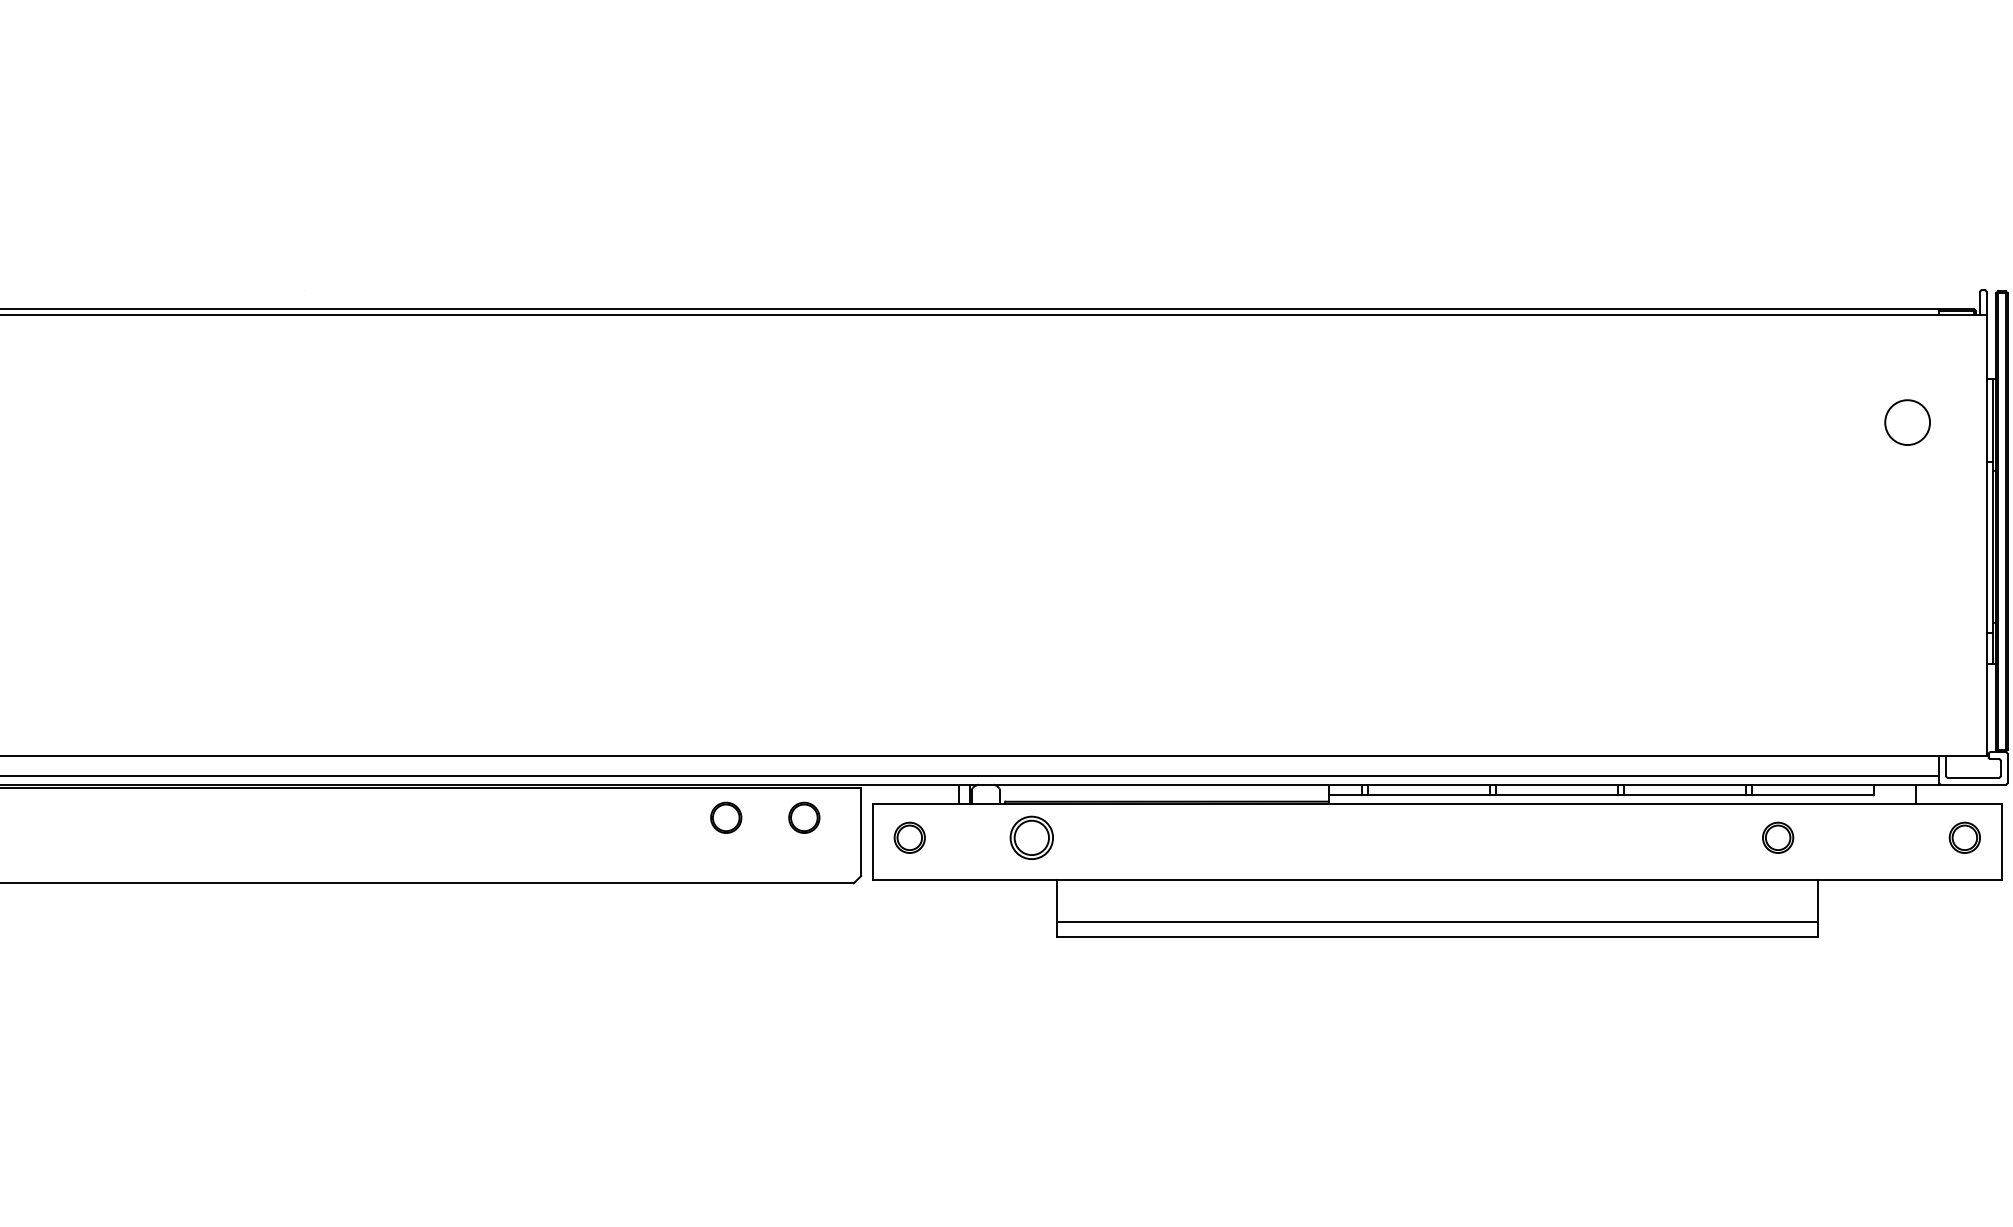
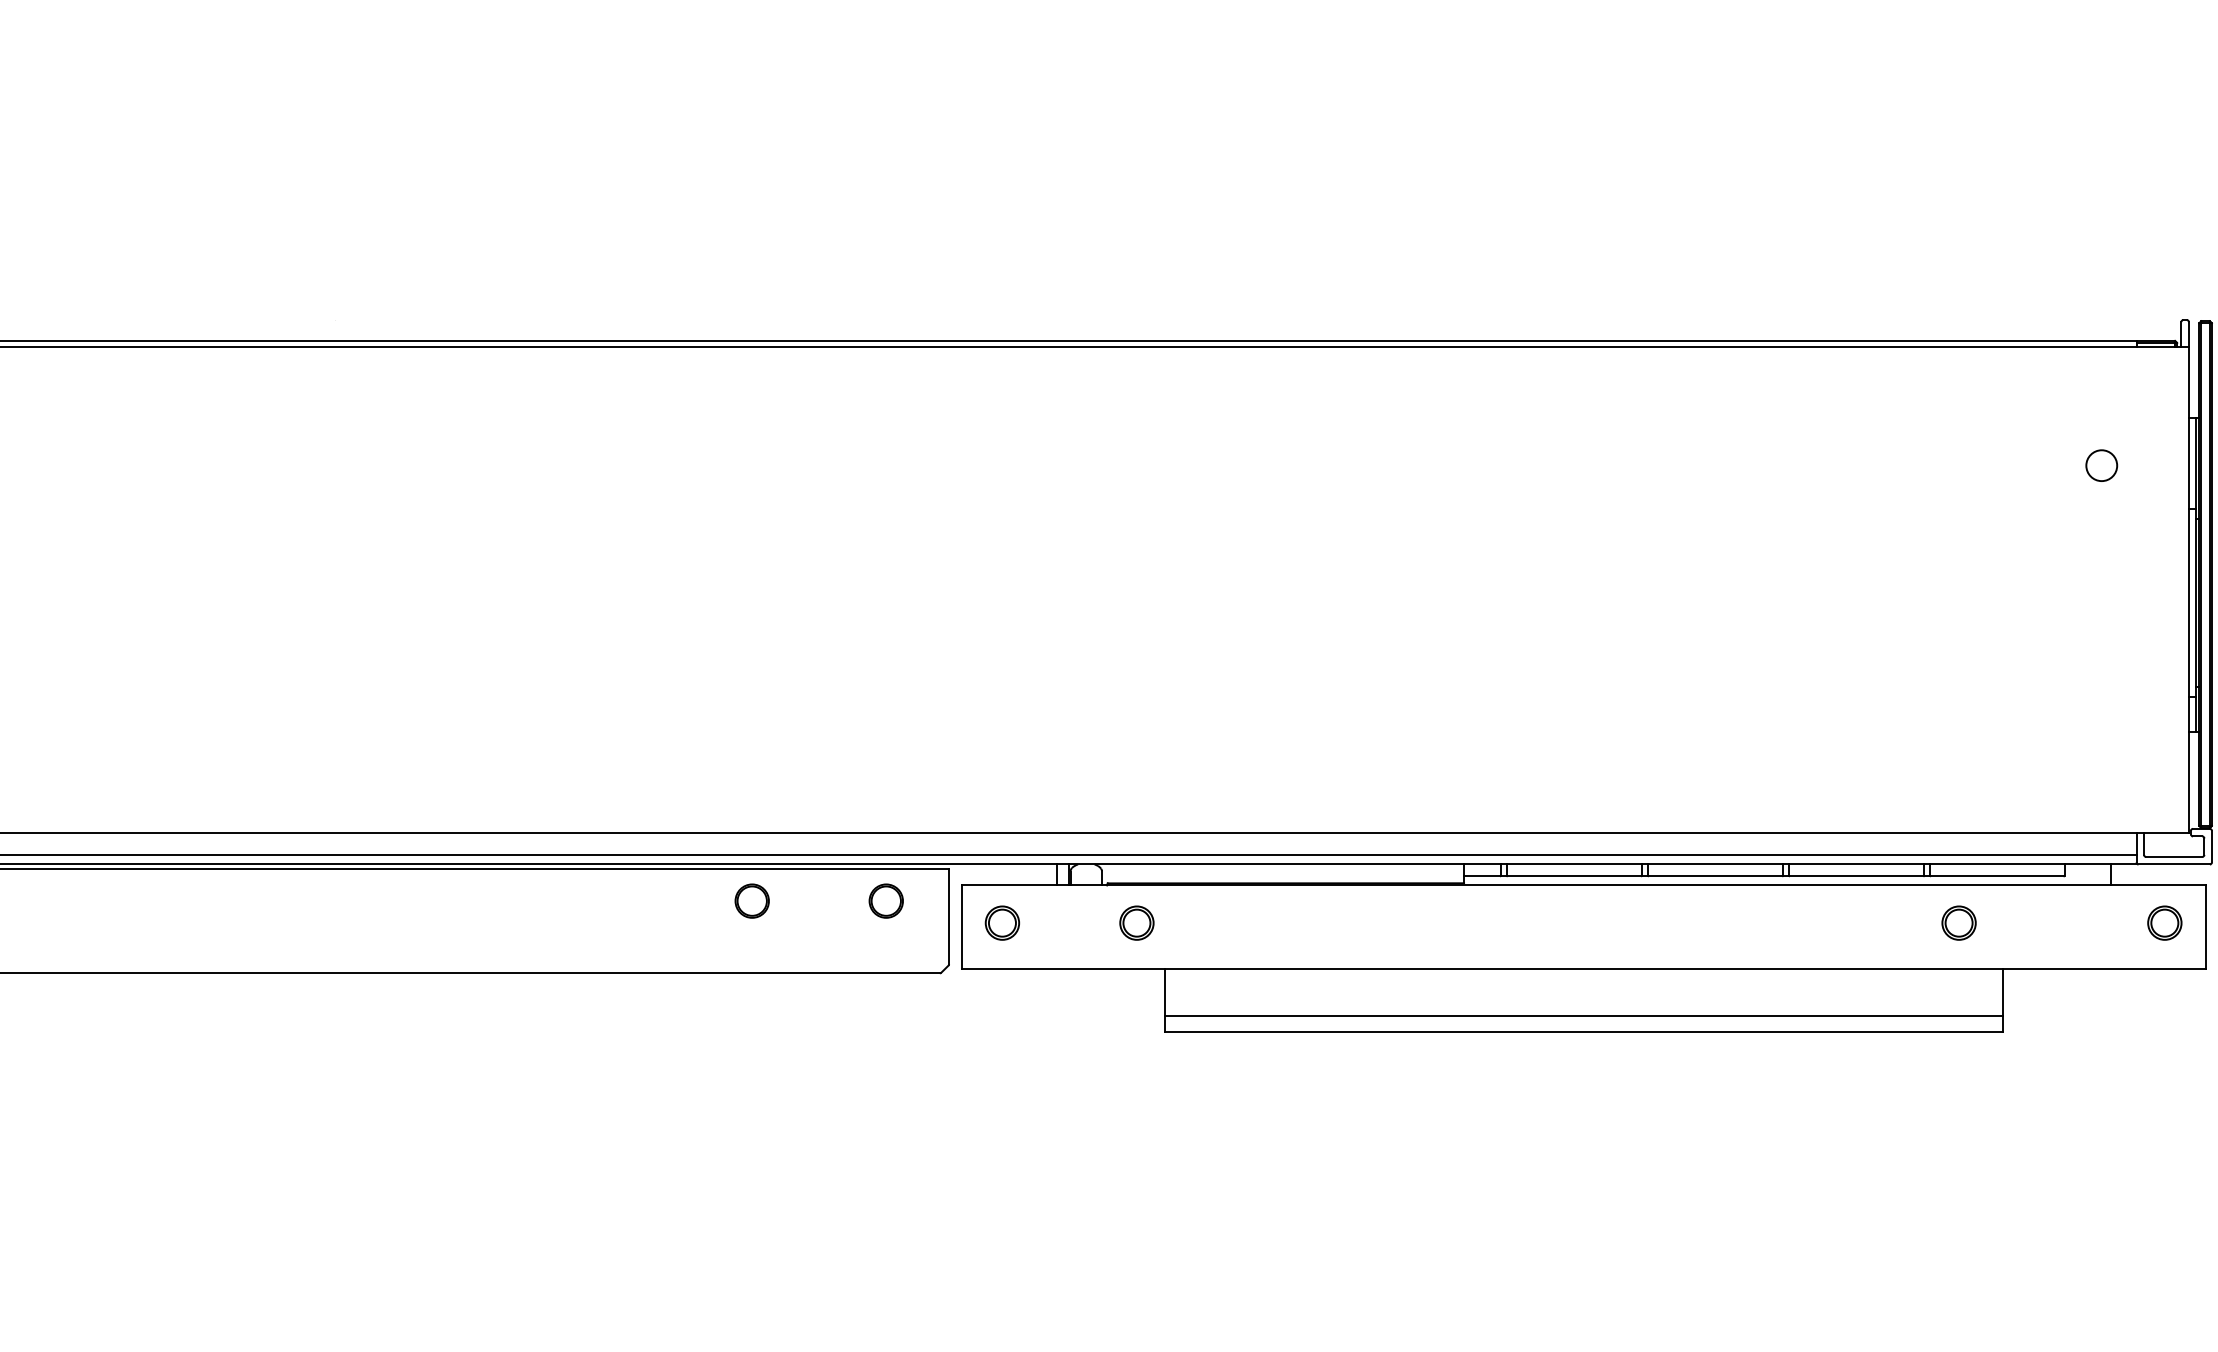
circle: (1907, 422) -> (2101, 465), size x0.62
part: (725, 817) -> (751, 900), moved
part: (1031, 837) -> (1136, 922), size x0.71

